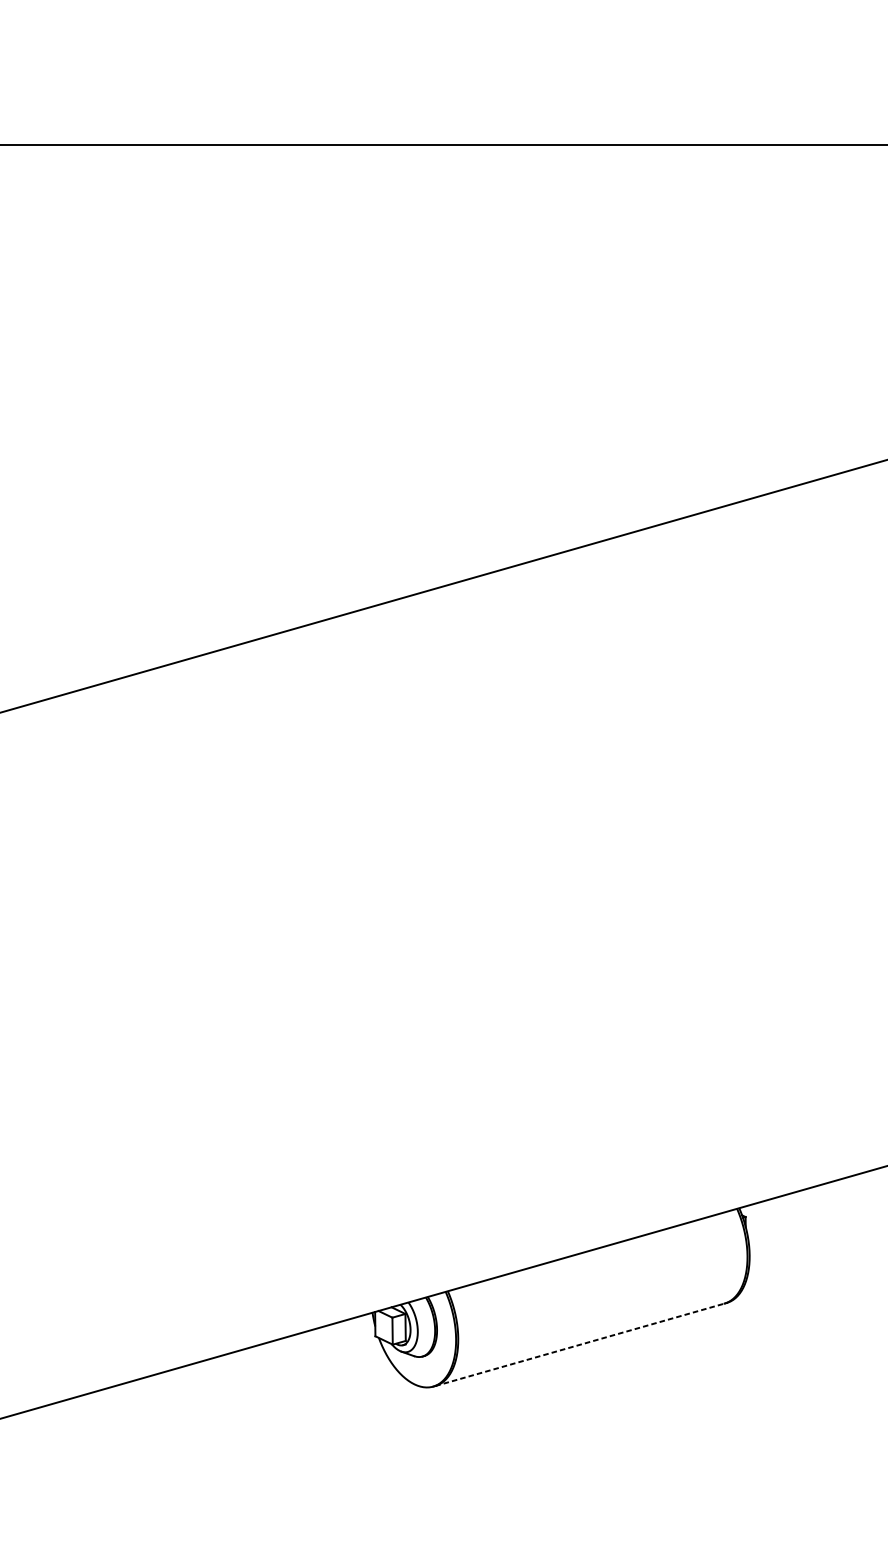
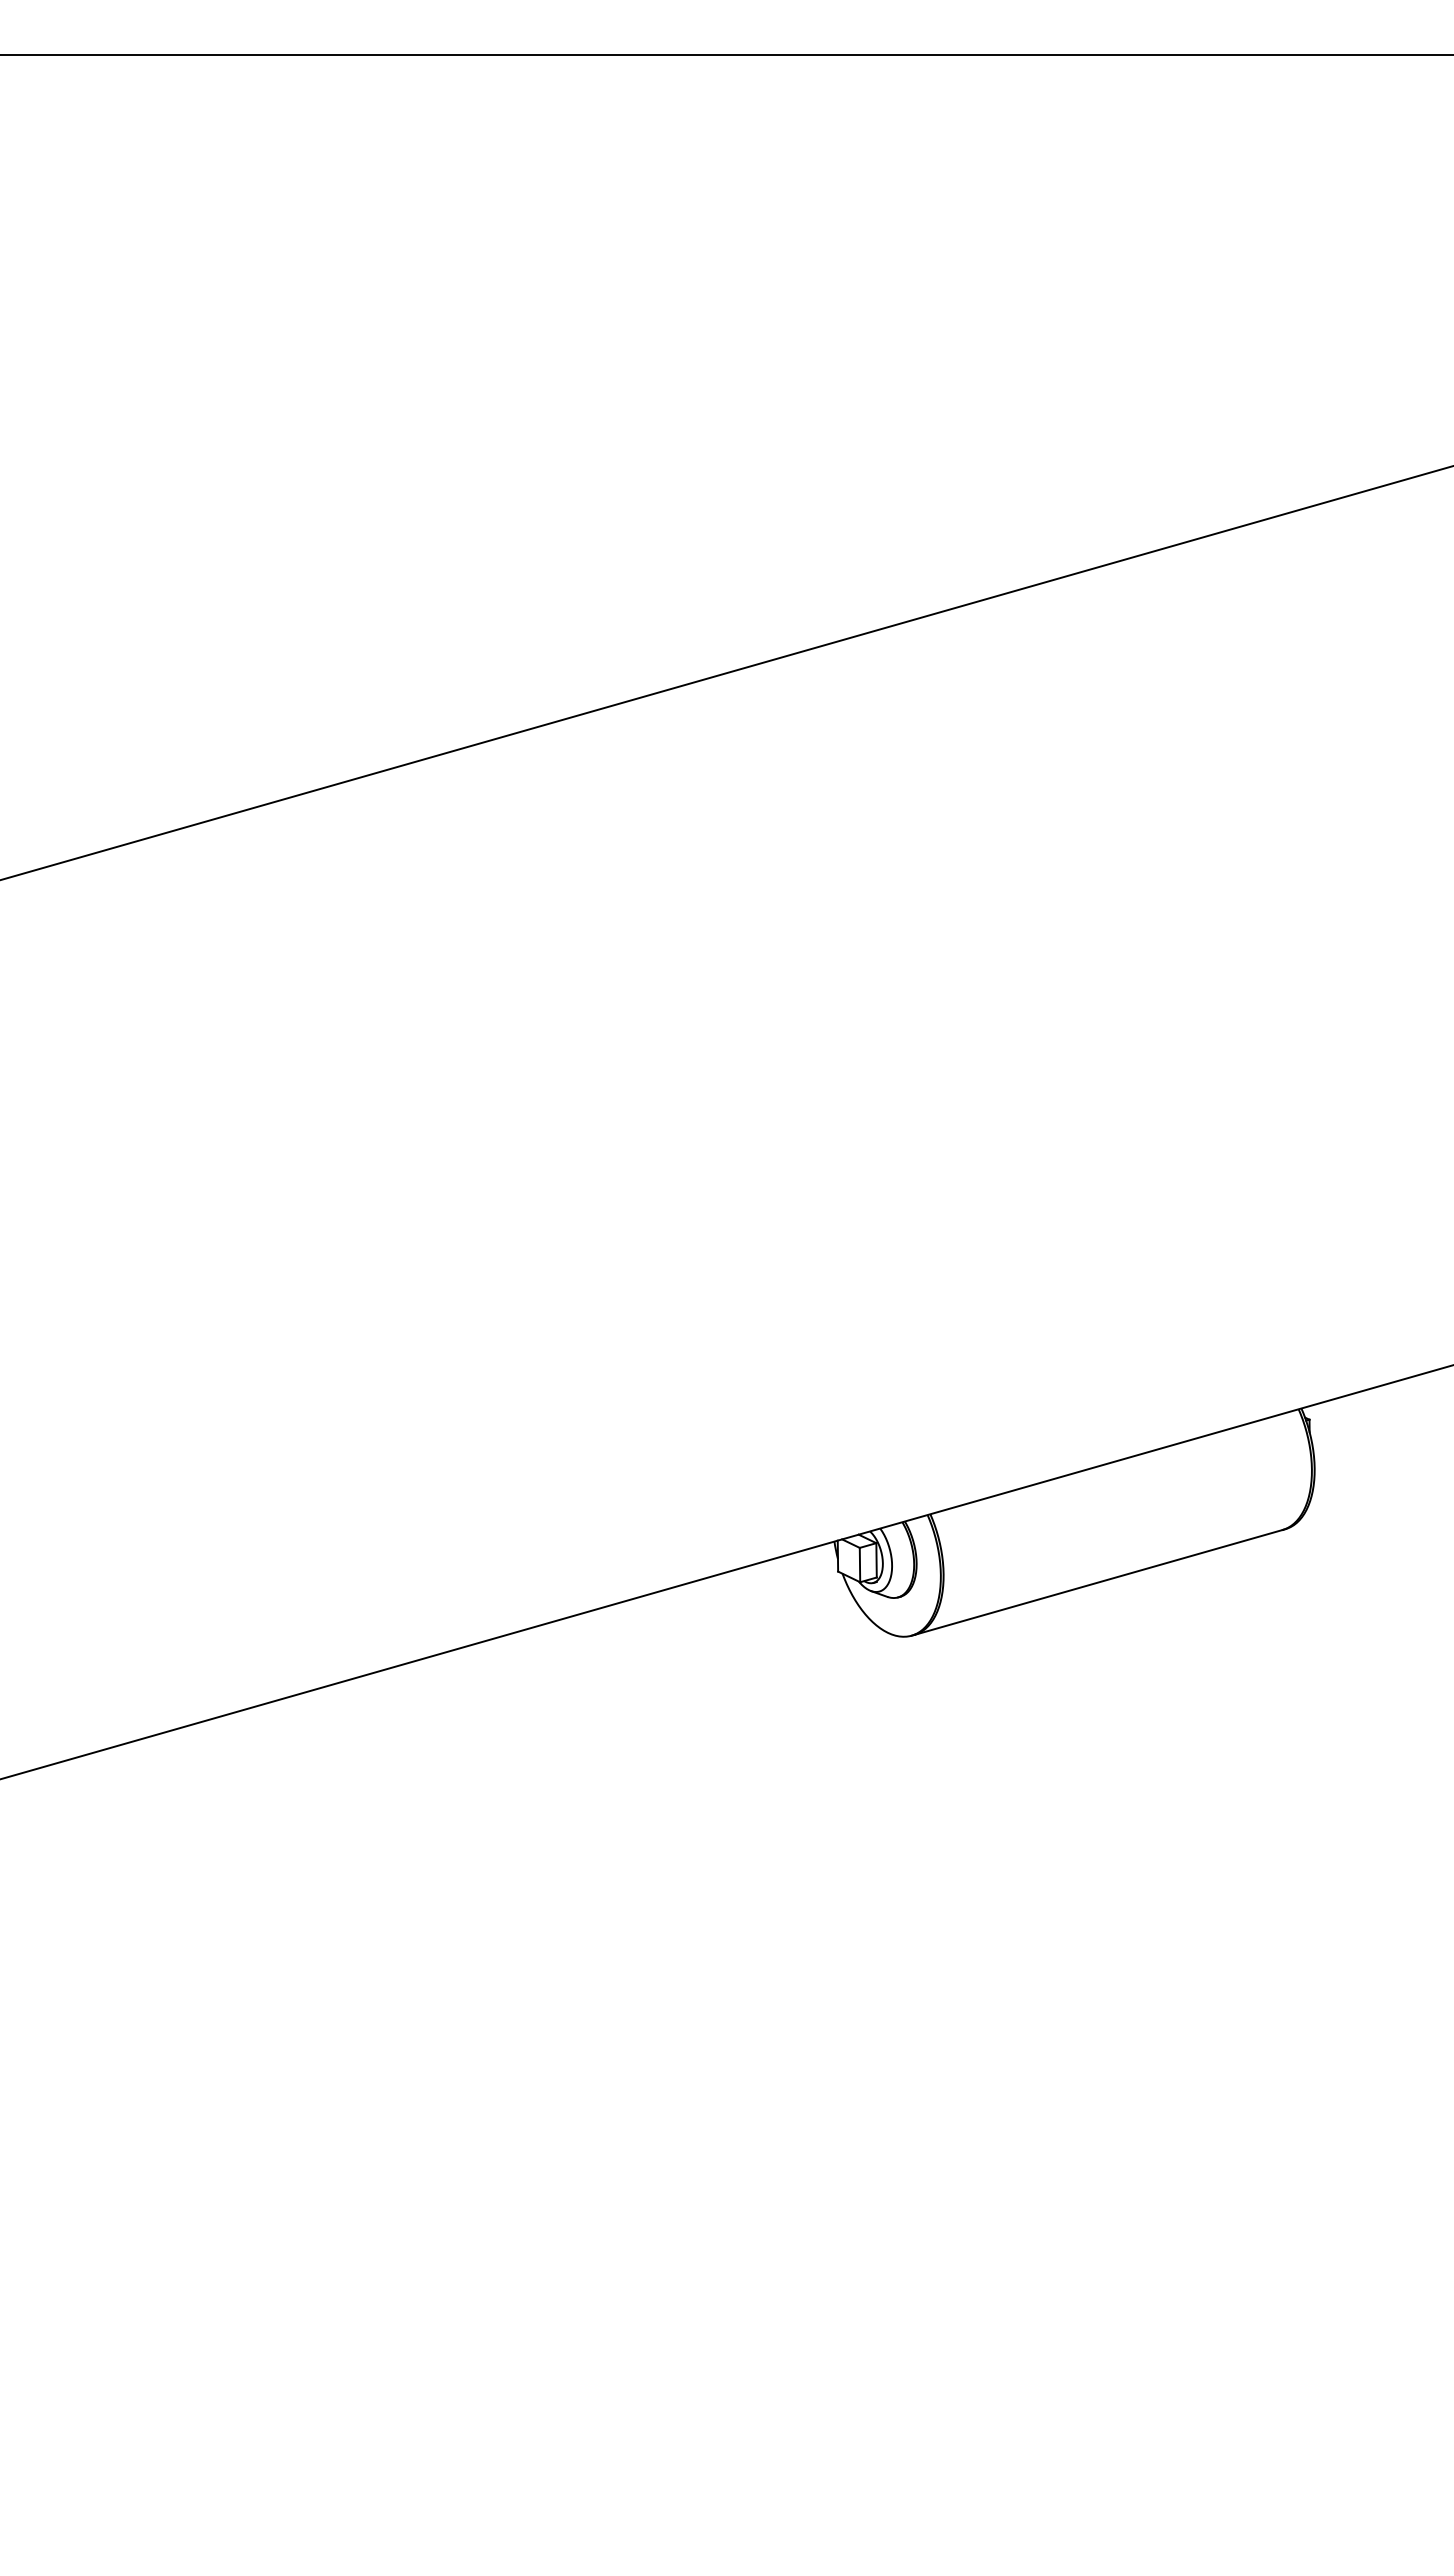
line: (580, 1344) -> (1099, 1582), dashed -> solid

